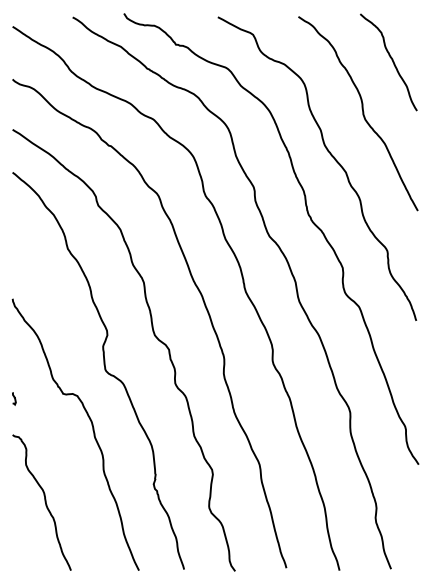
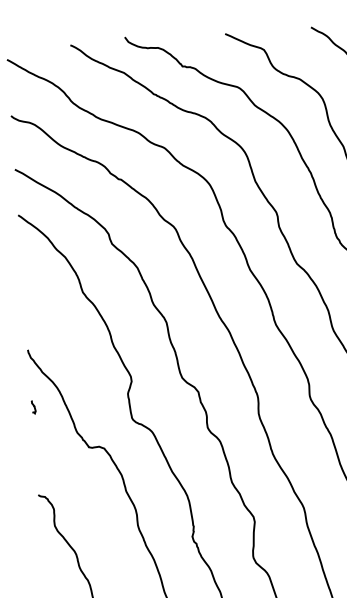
curve: (14, 398) -> (33, 406), moved

